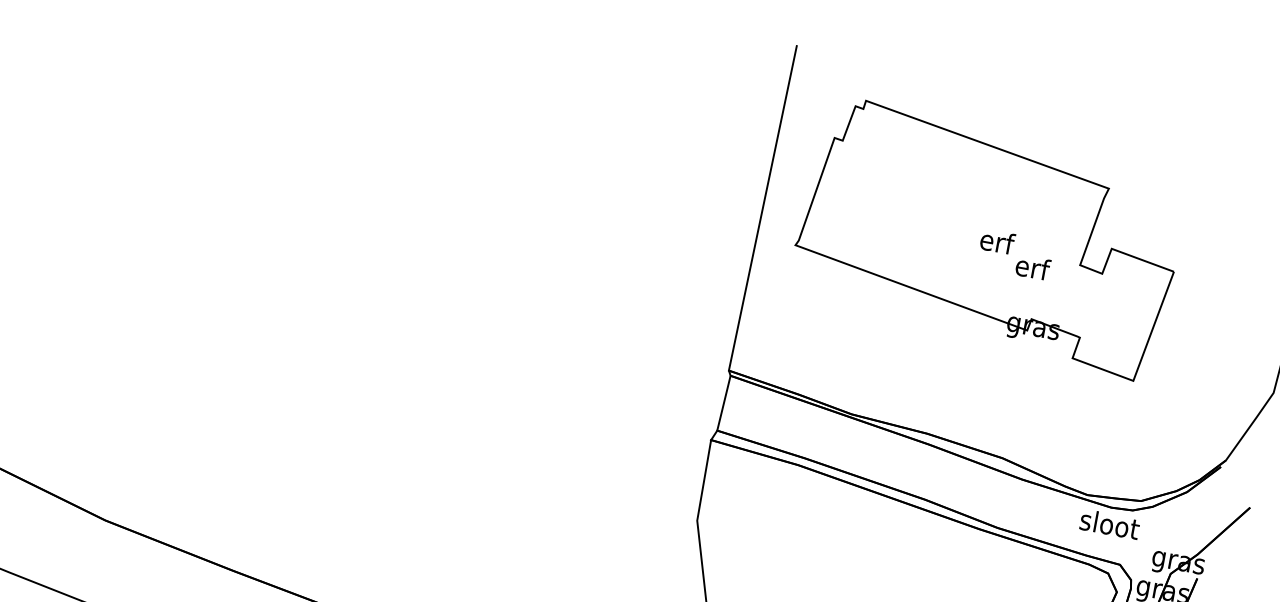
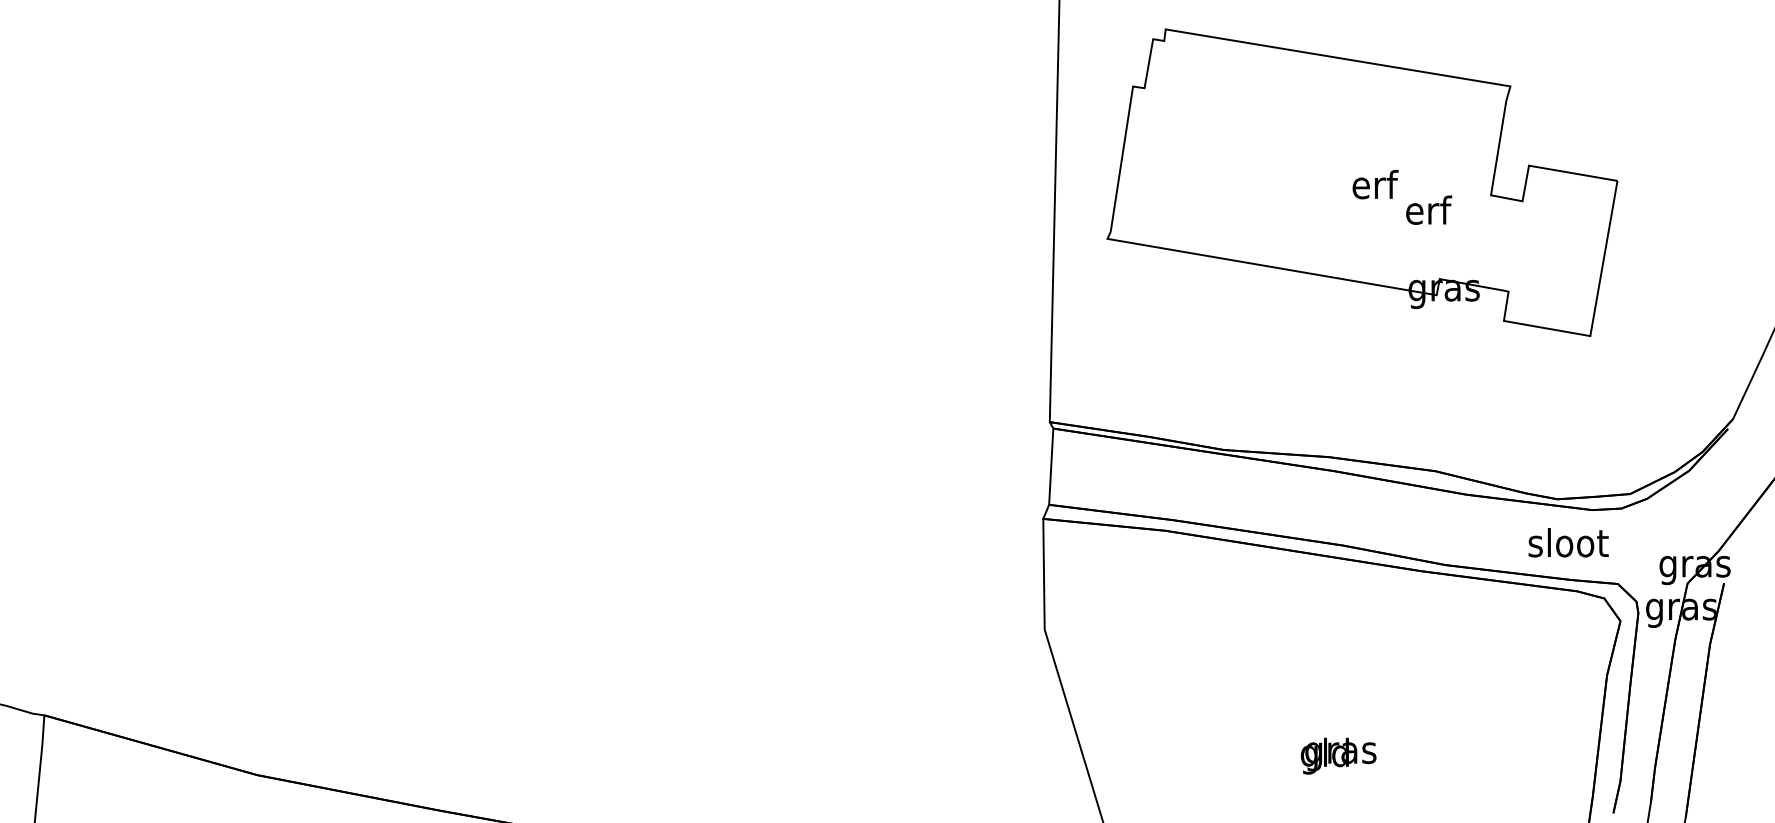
text: (1109, 524) -> (1568, 542), moved

